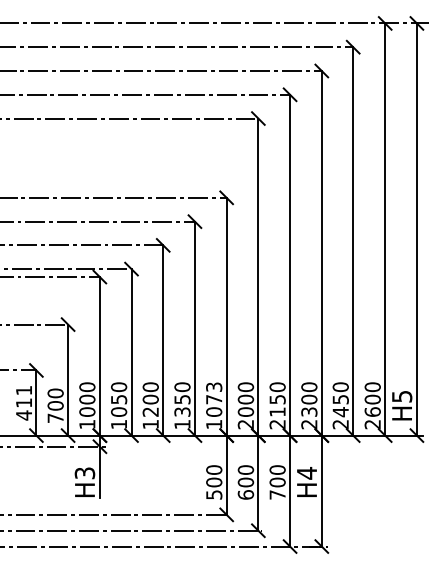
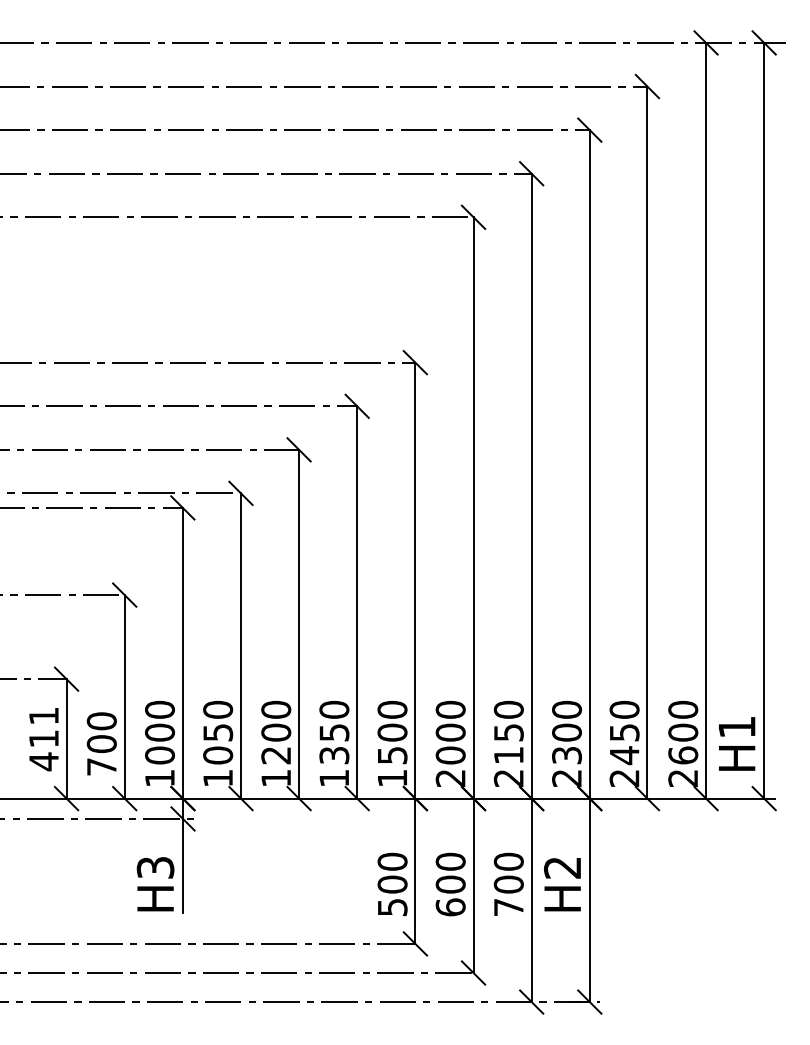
text: (402, 396) -> (737, 726), H5 -> H1
text: (214, 399) -> (393, 732), 1073 -> 1500
text: (306, 473) -> (561, 868), H4 -> H2

